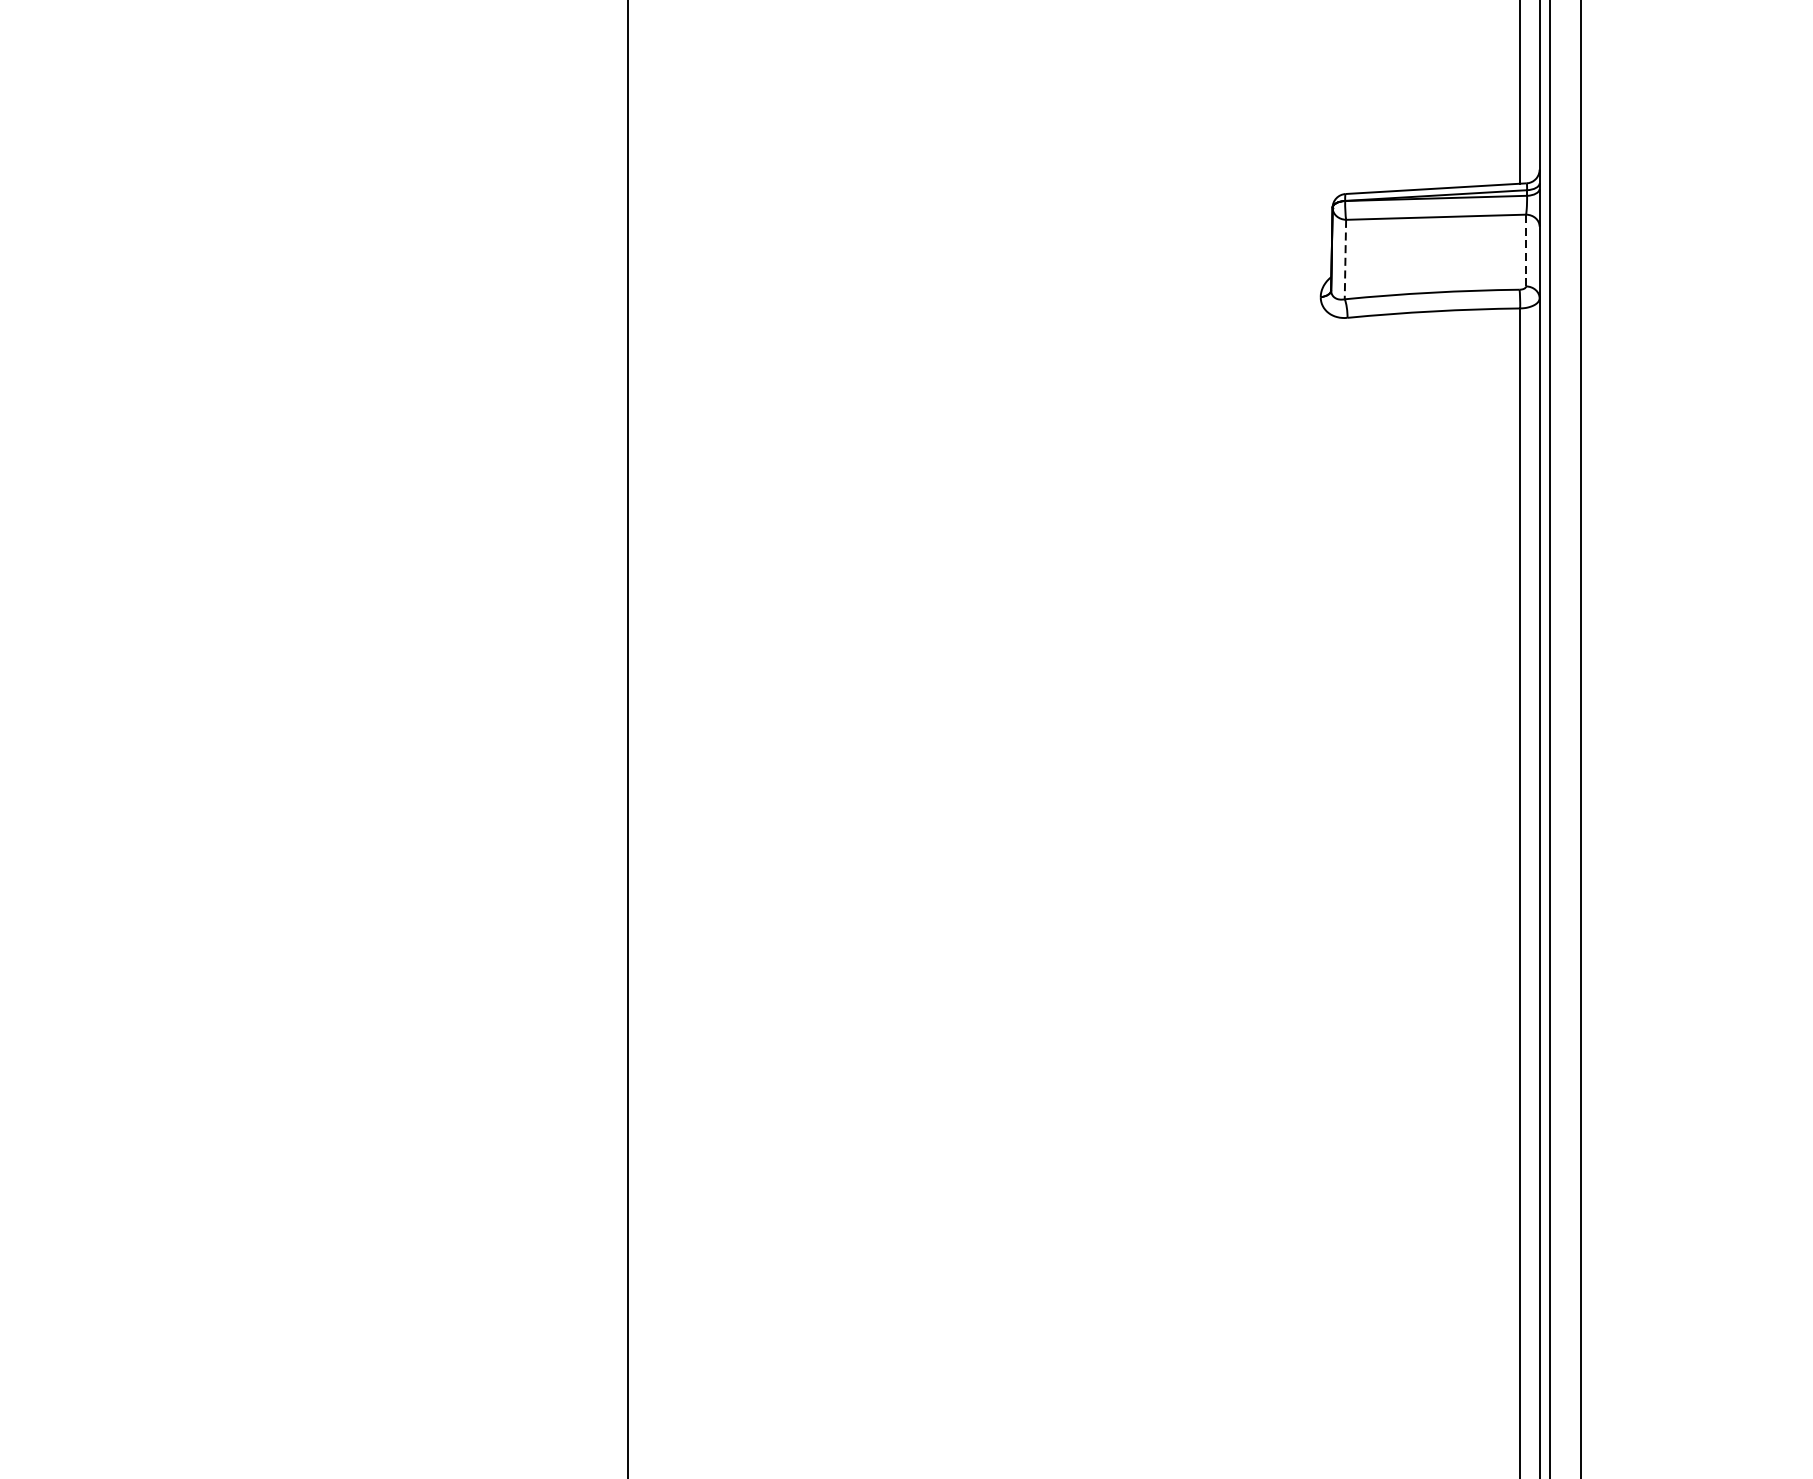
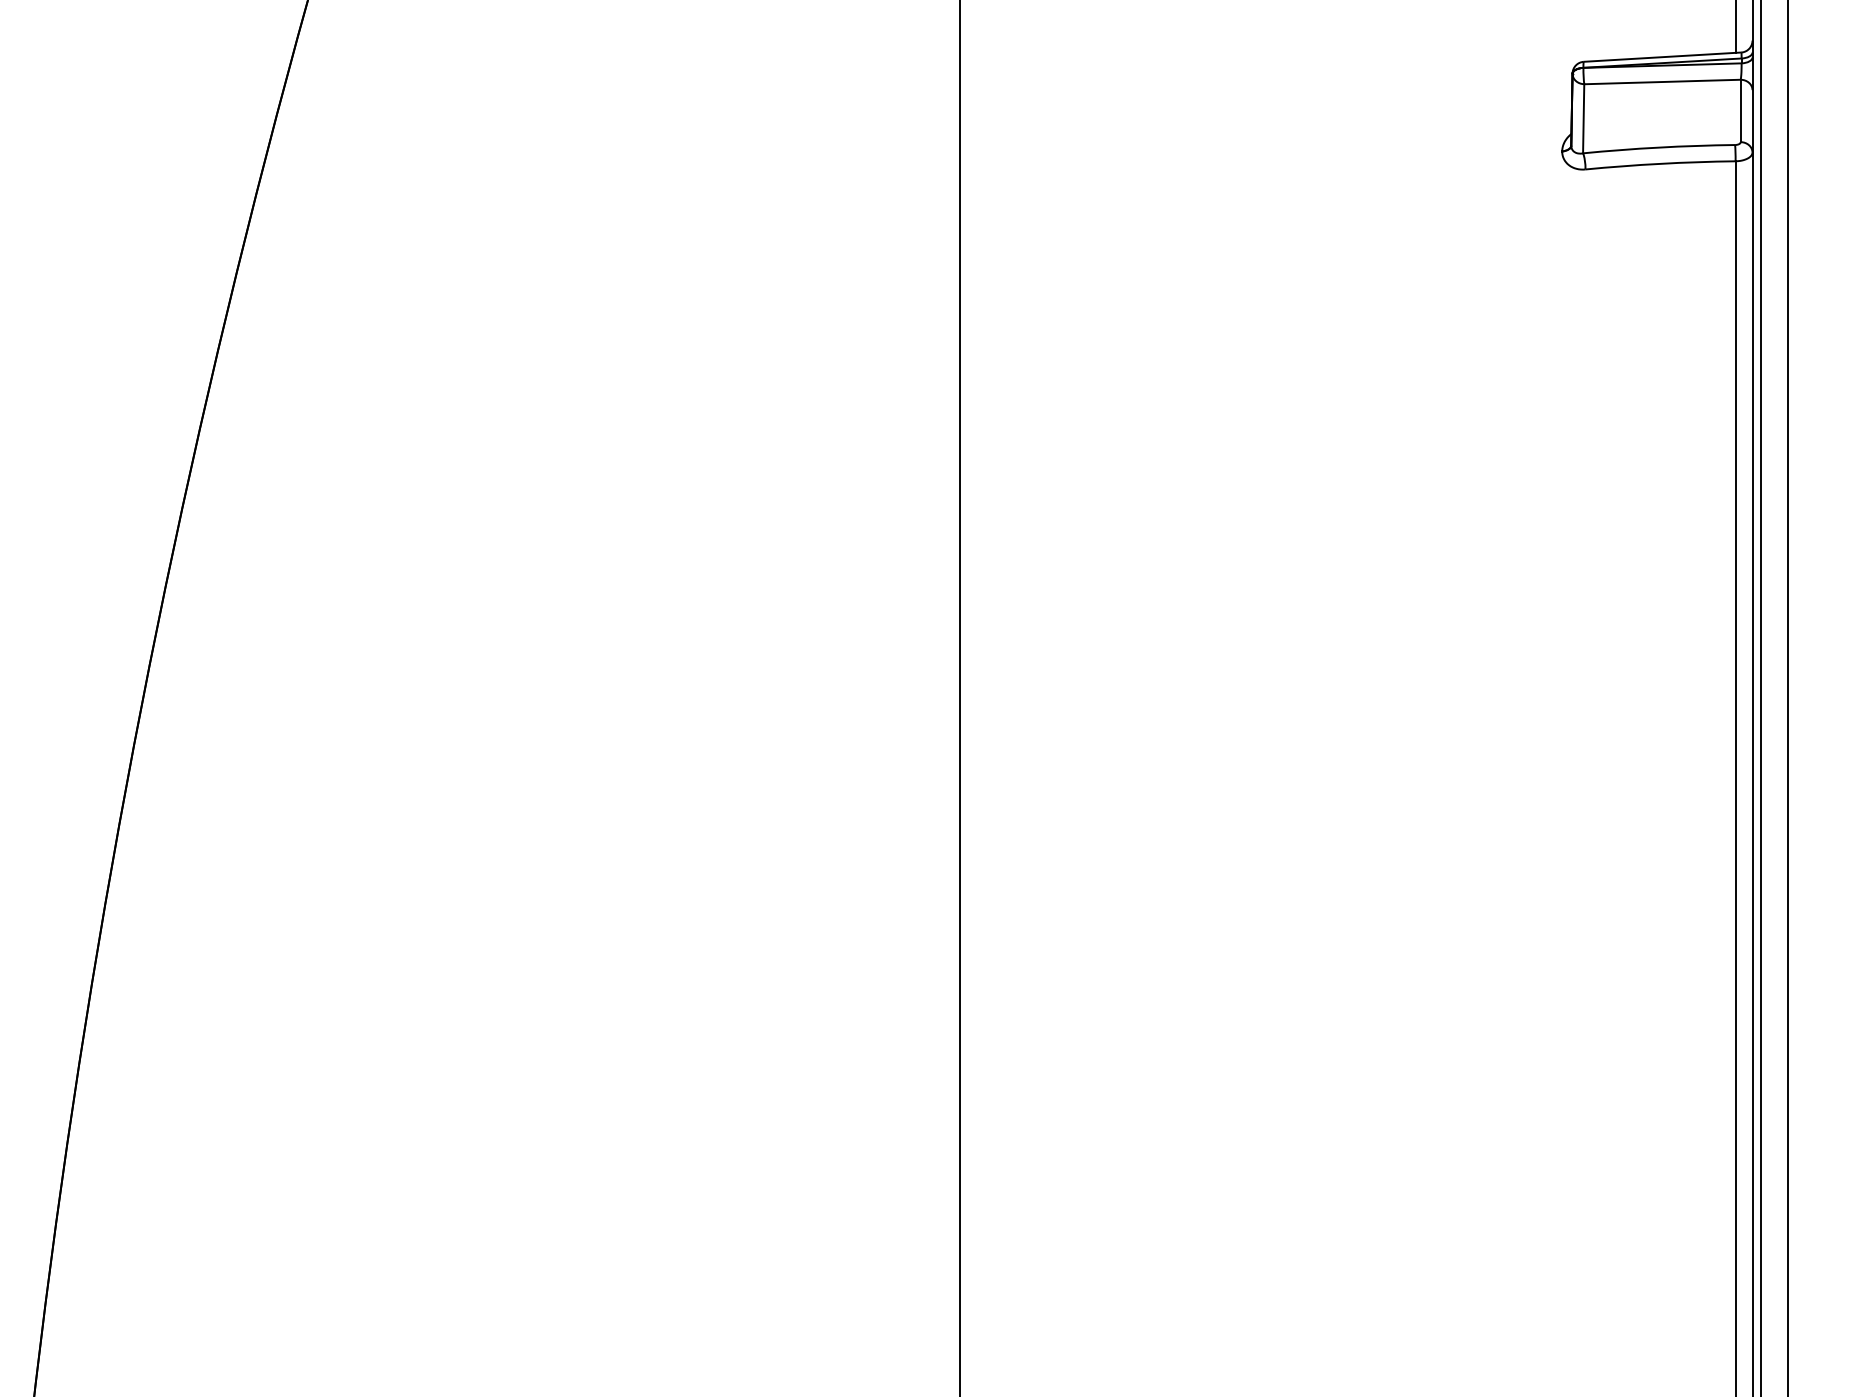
line: (1525, 250) -> (1740, 110), dashed -> solid
line: (1345, 259) -> (1583, 118), dashed -> solid

